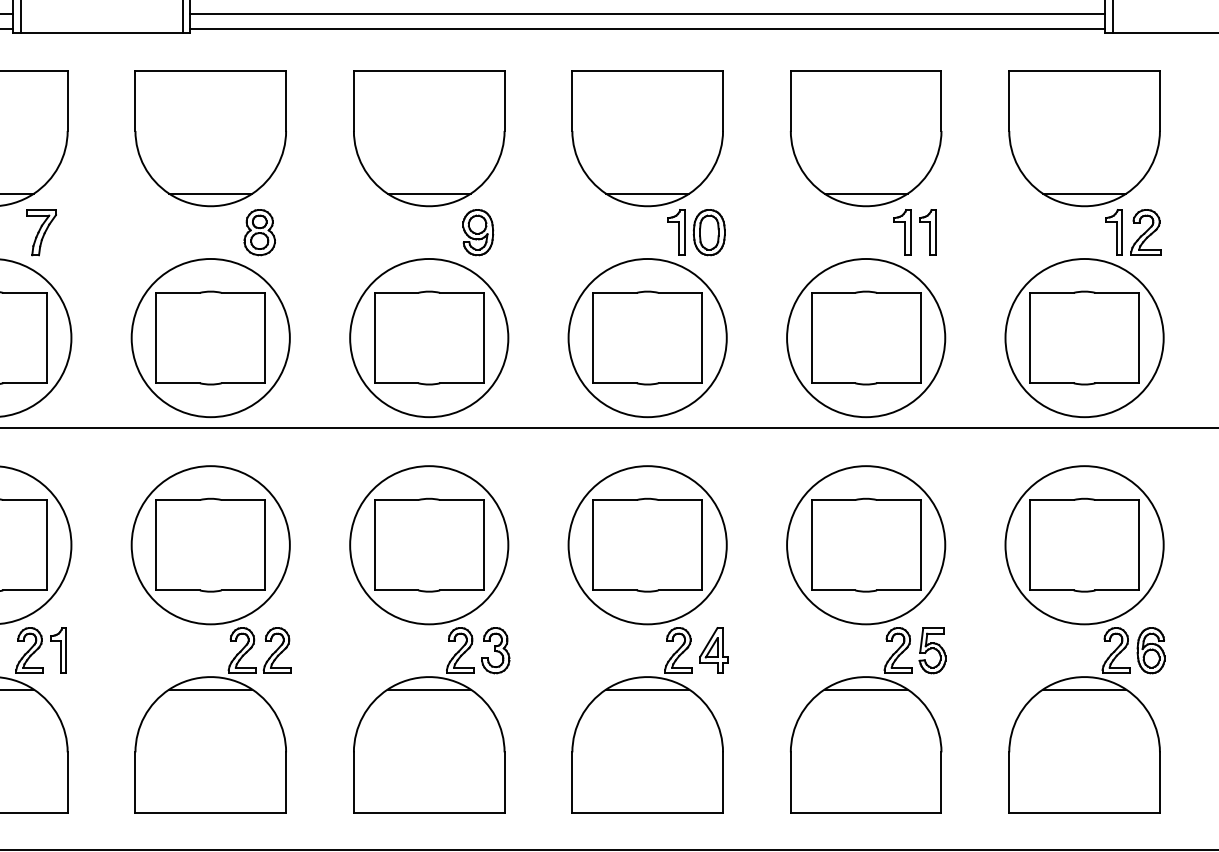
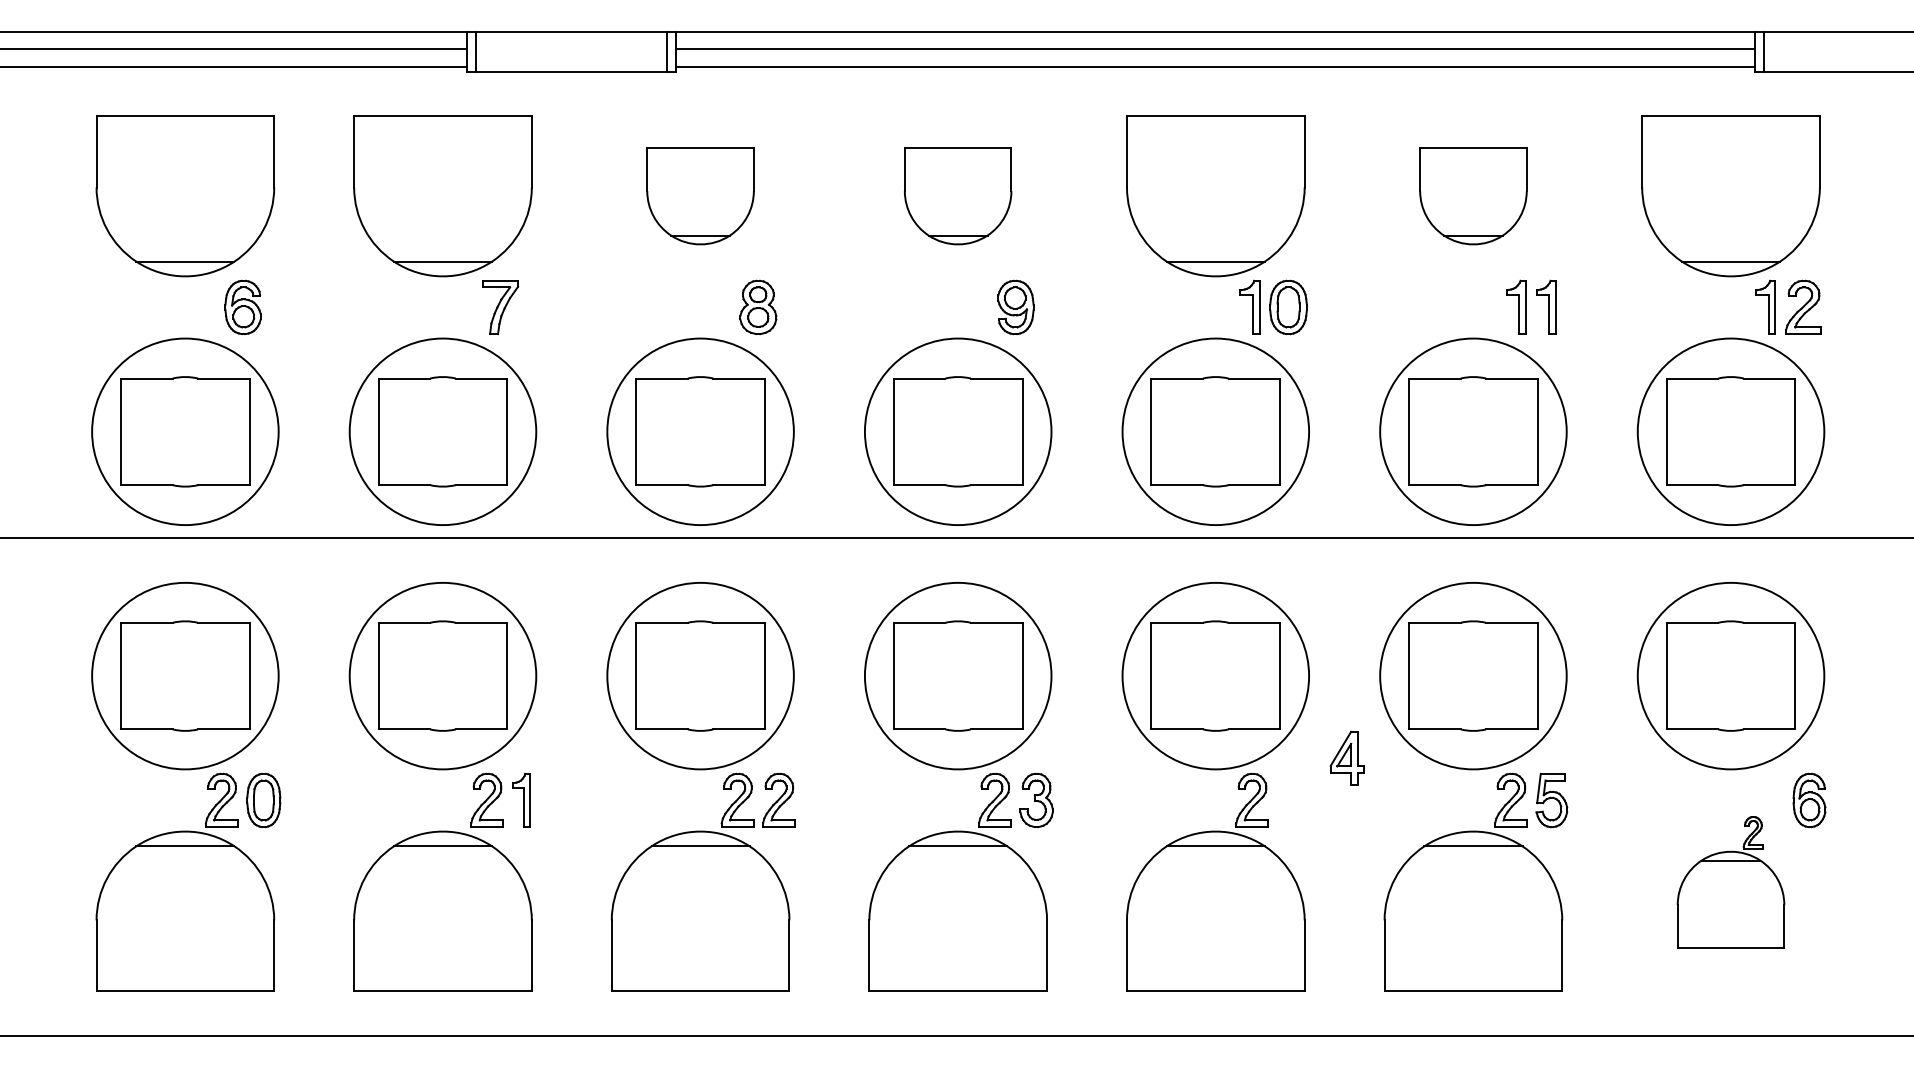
part: (210, 138) -> (700, 196), size x0.6
part: (428, 138) -> (957, 196), size x0.6
part: (866, 138) -> (1473, 196), size x0.6
part: (713, 649) -> (1346, 757), moved
part: (1084, 719) -> (1730, 881), size x0.6

